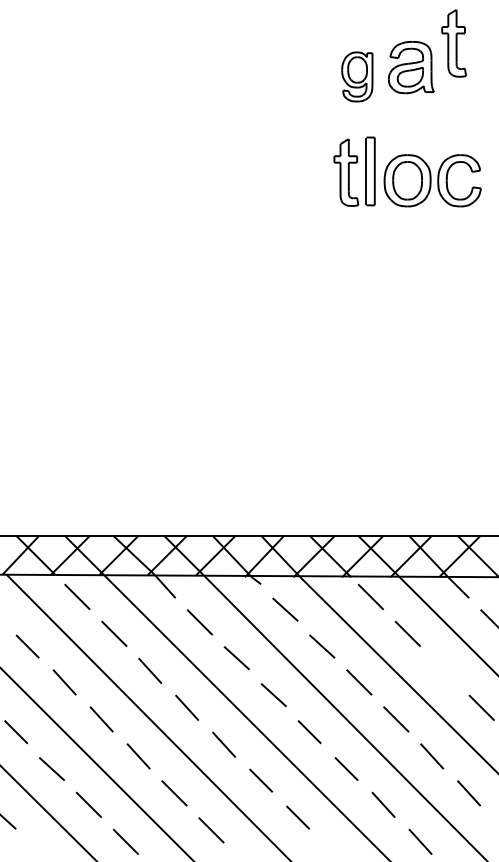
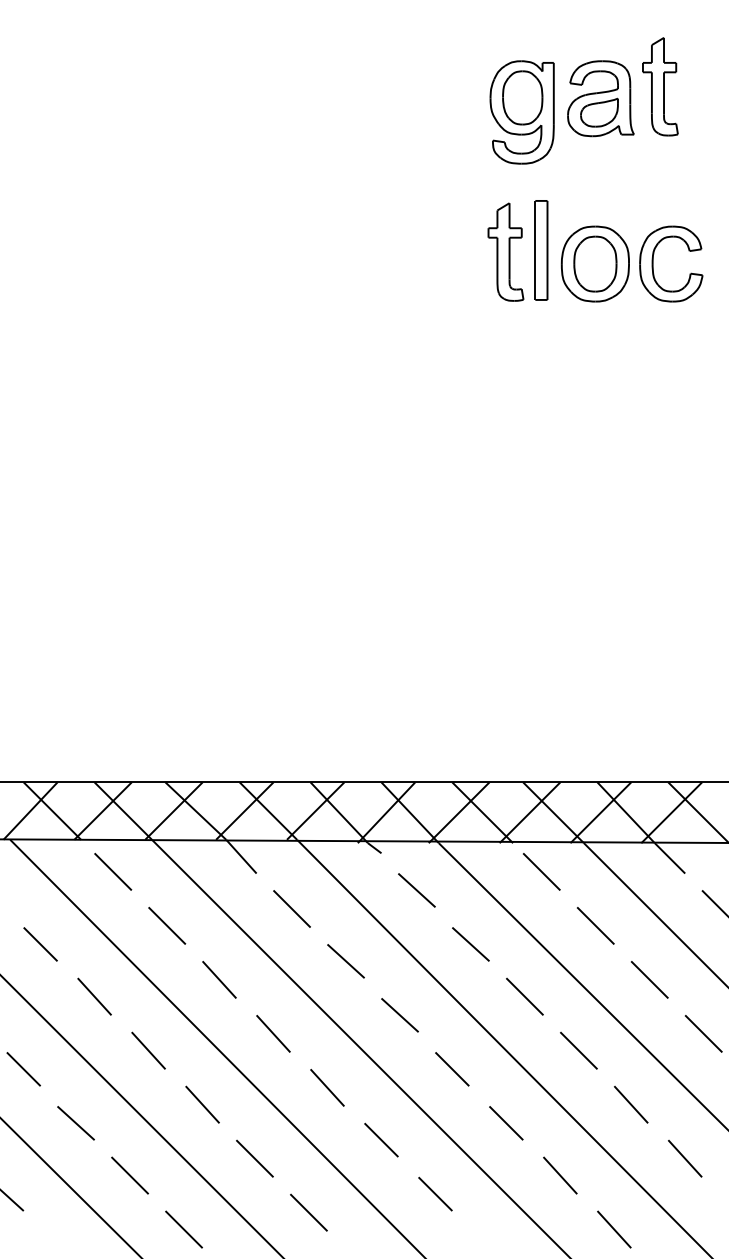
part: (453, 43) -> (659, 86), moved
part: (356, 76) -> (520, 111), size x1.43
line: (444, 670) -> (649, 979), added

